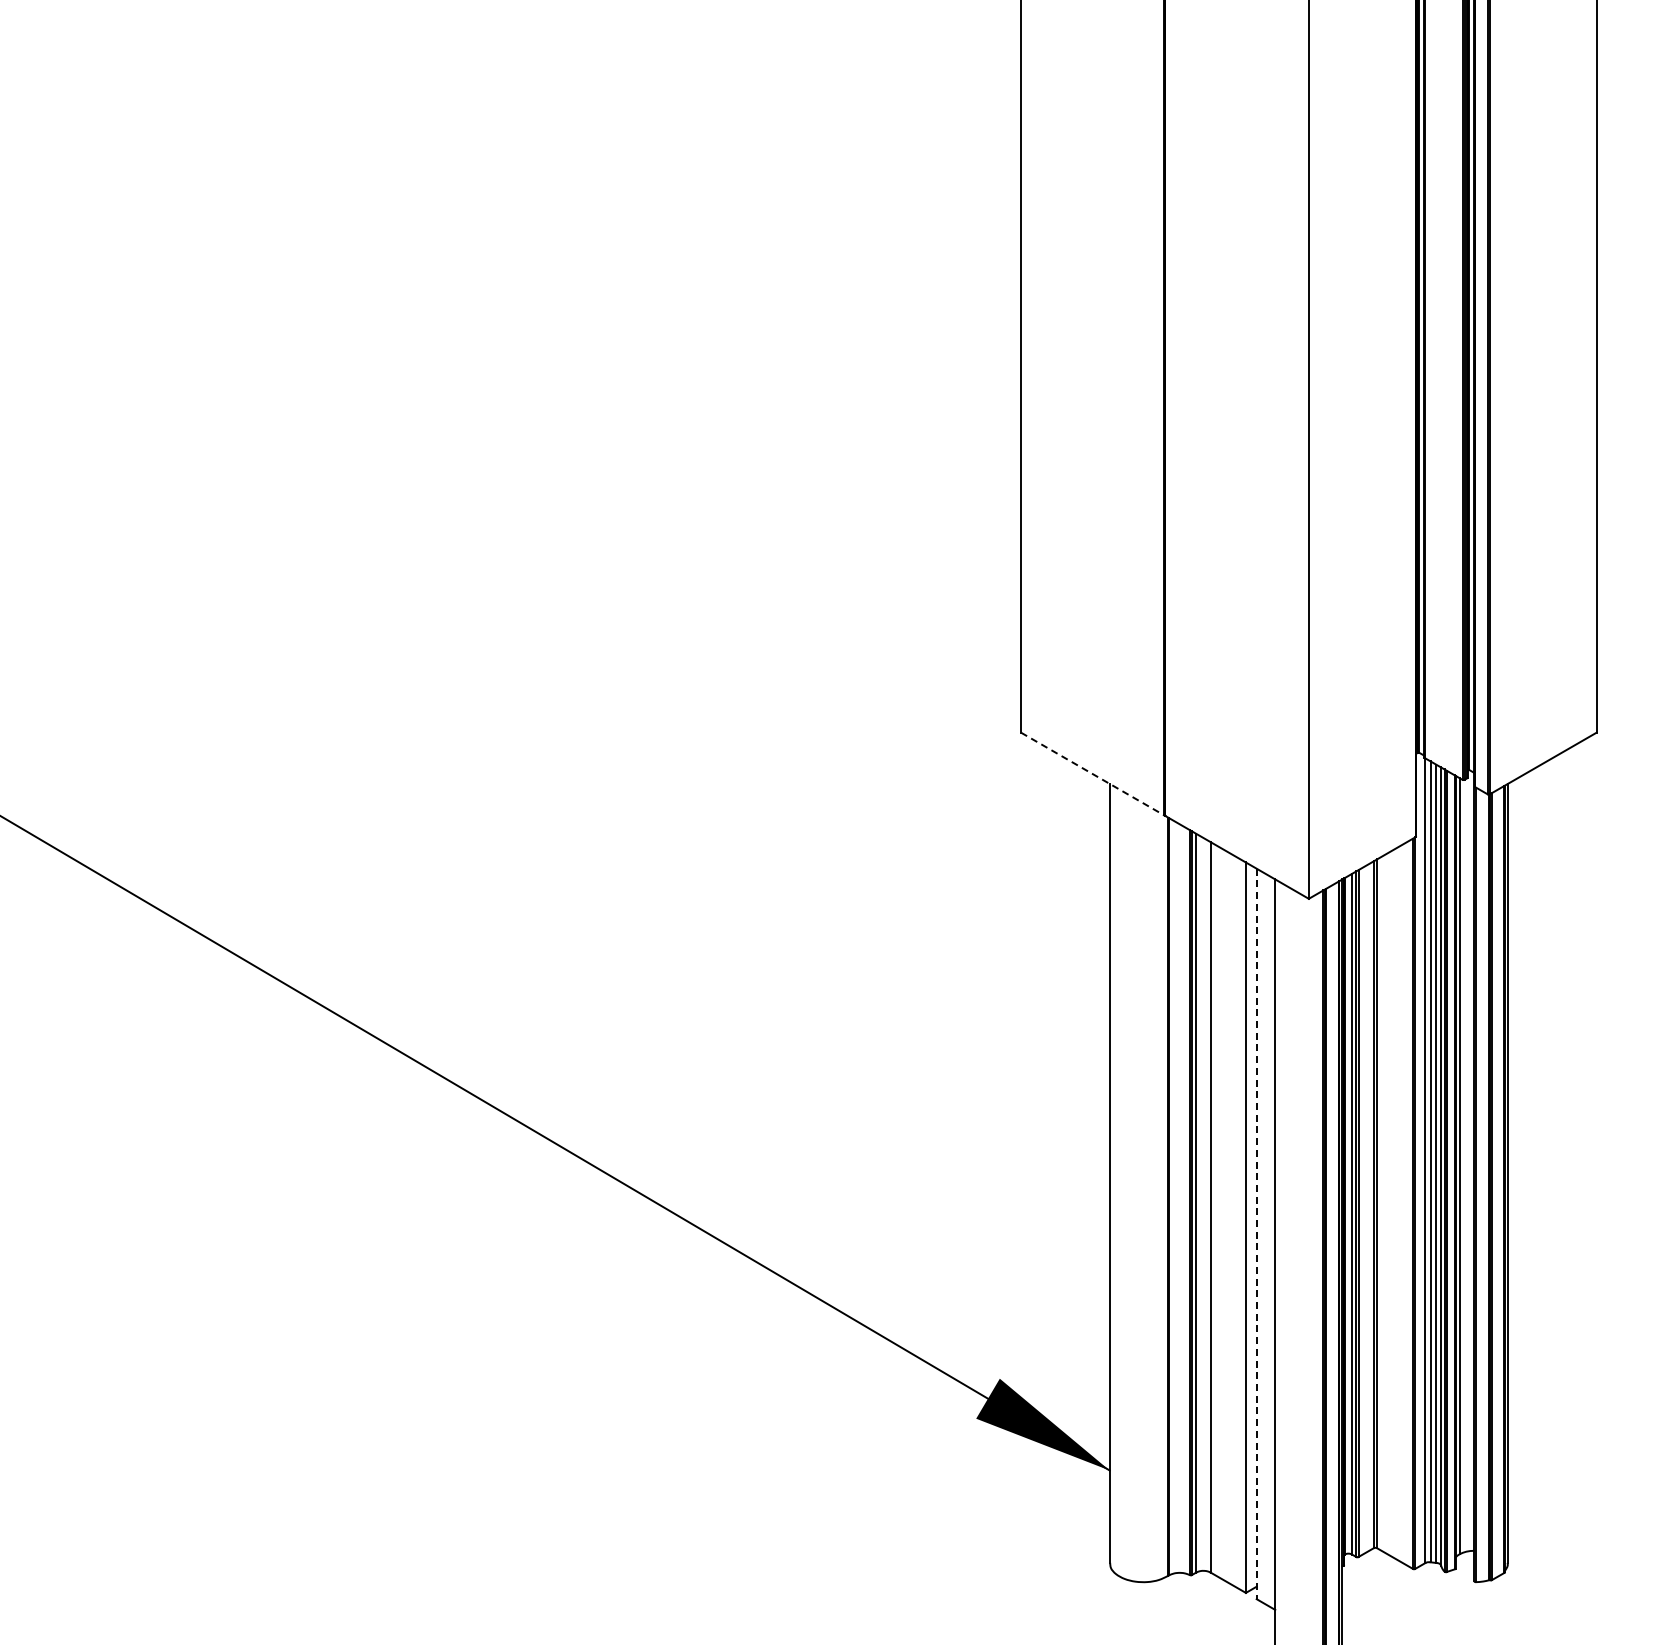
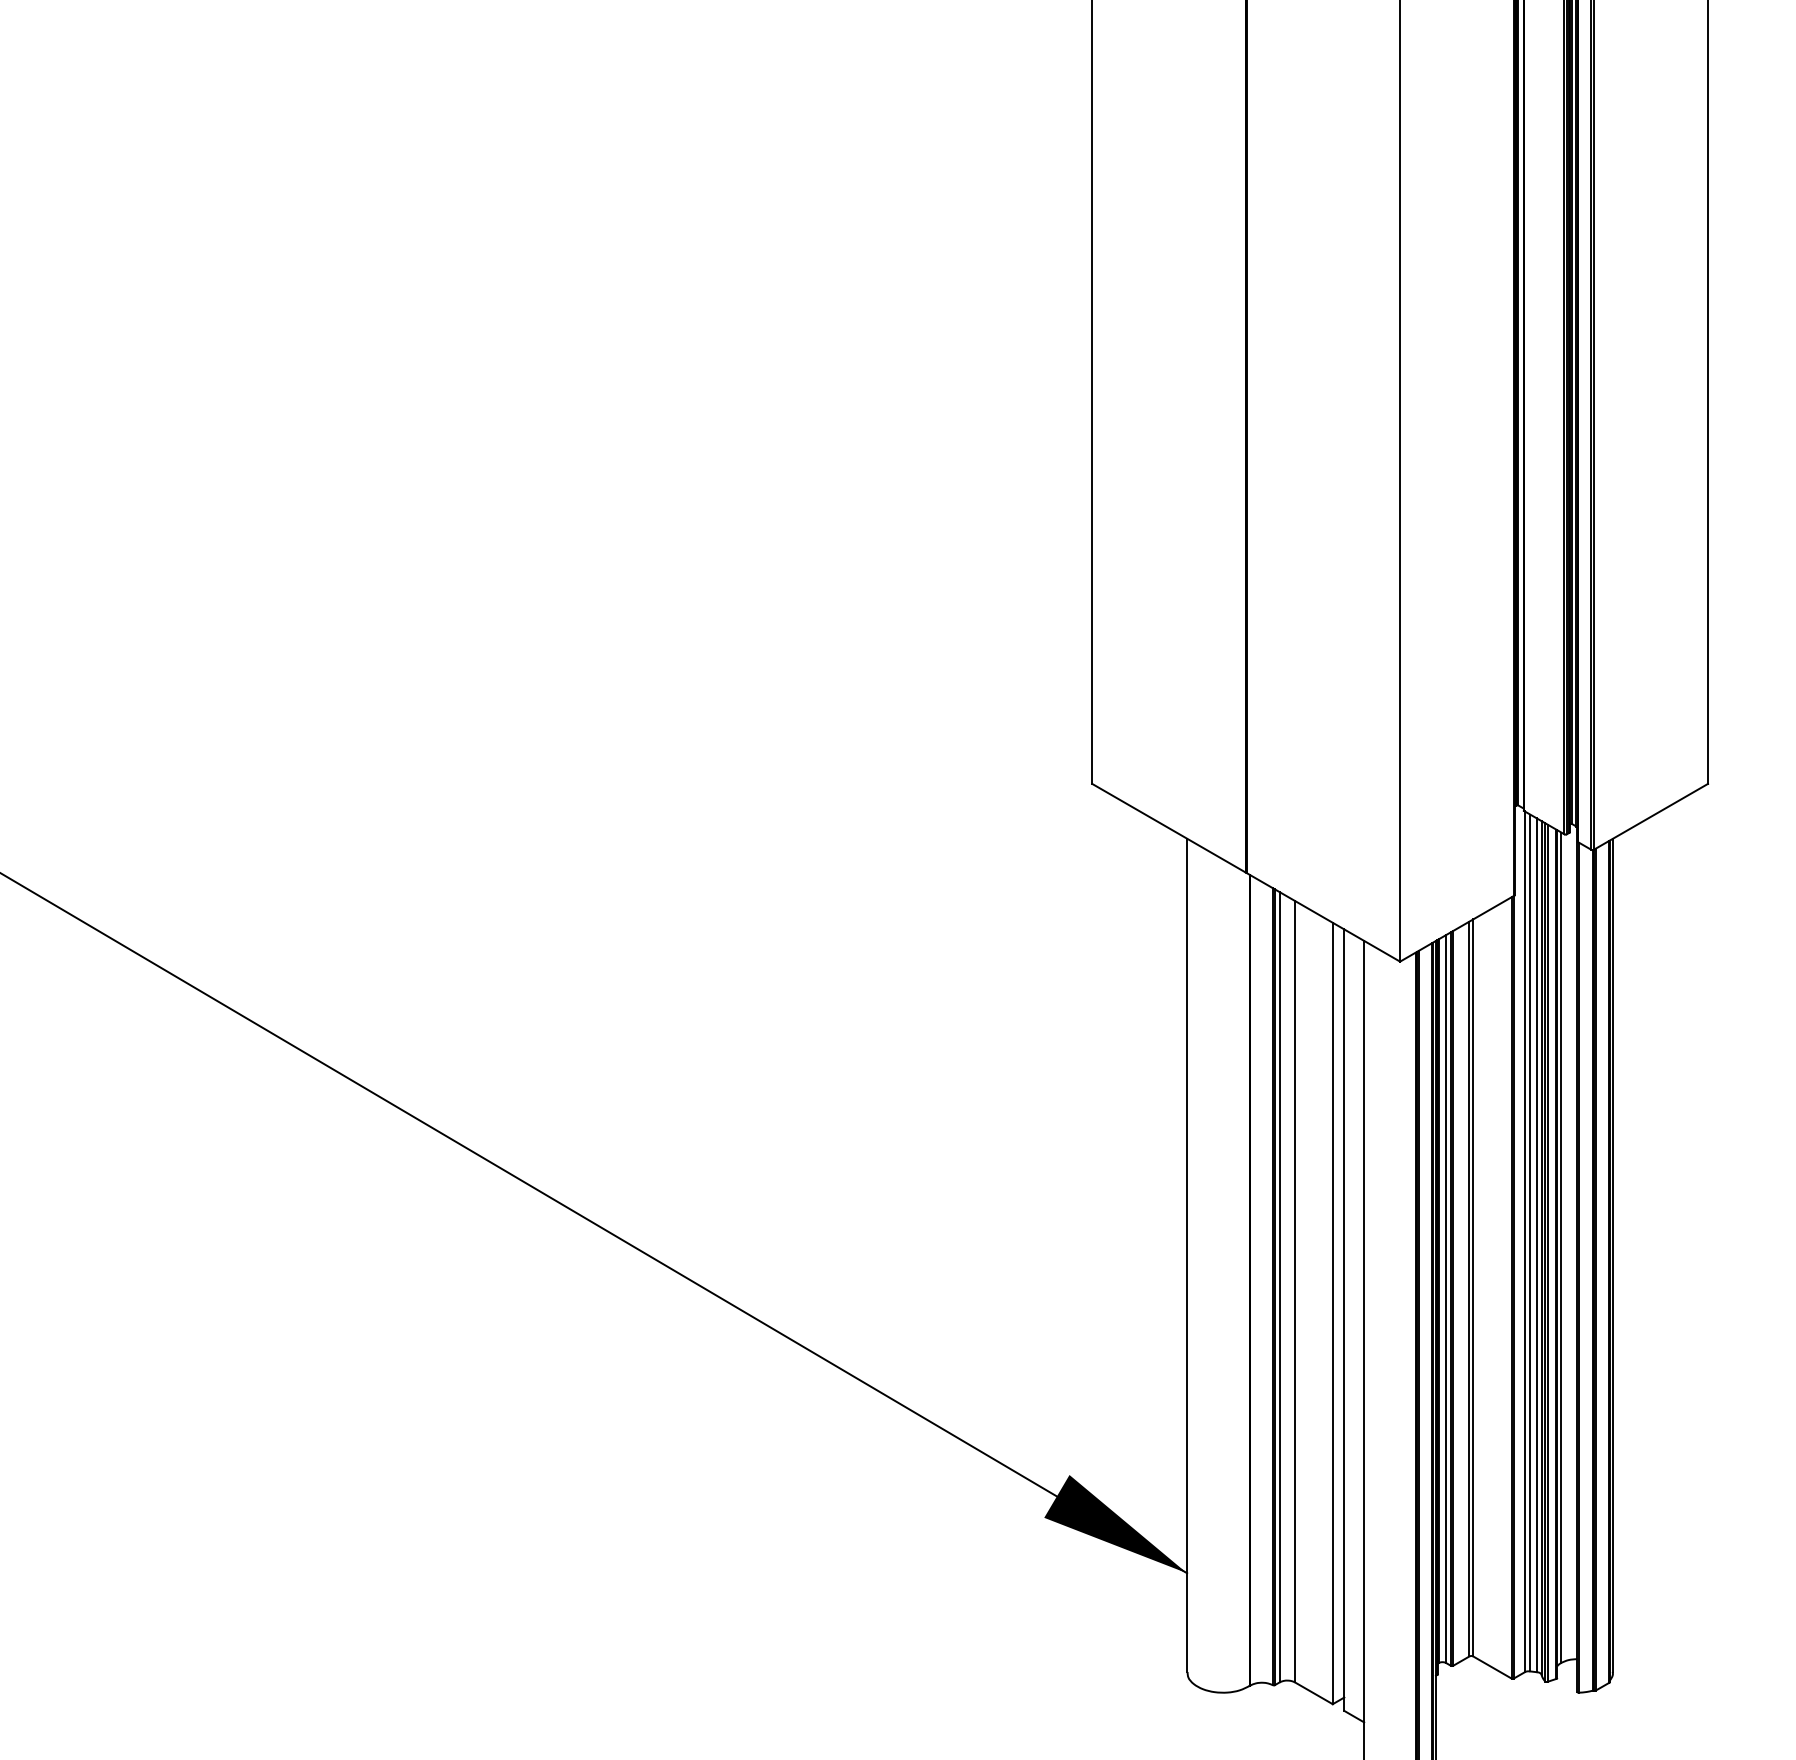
line: (1092, 774) -> (1168, 828), dashed -> solid
line: (1256, 1234) -> (1344, 1320), dashed -> solid

